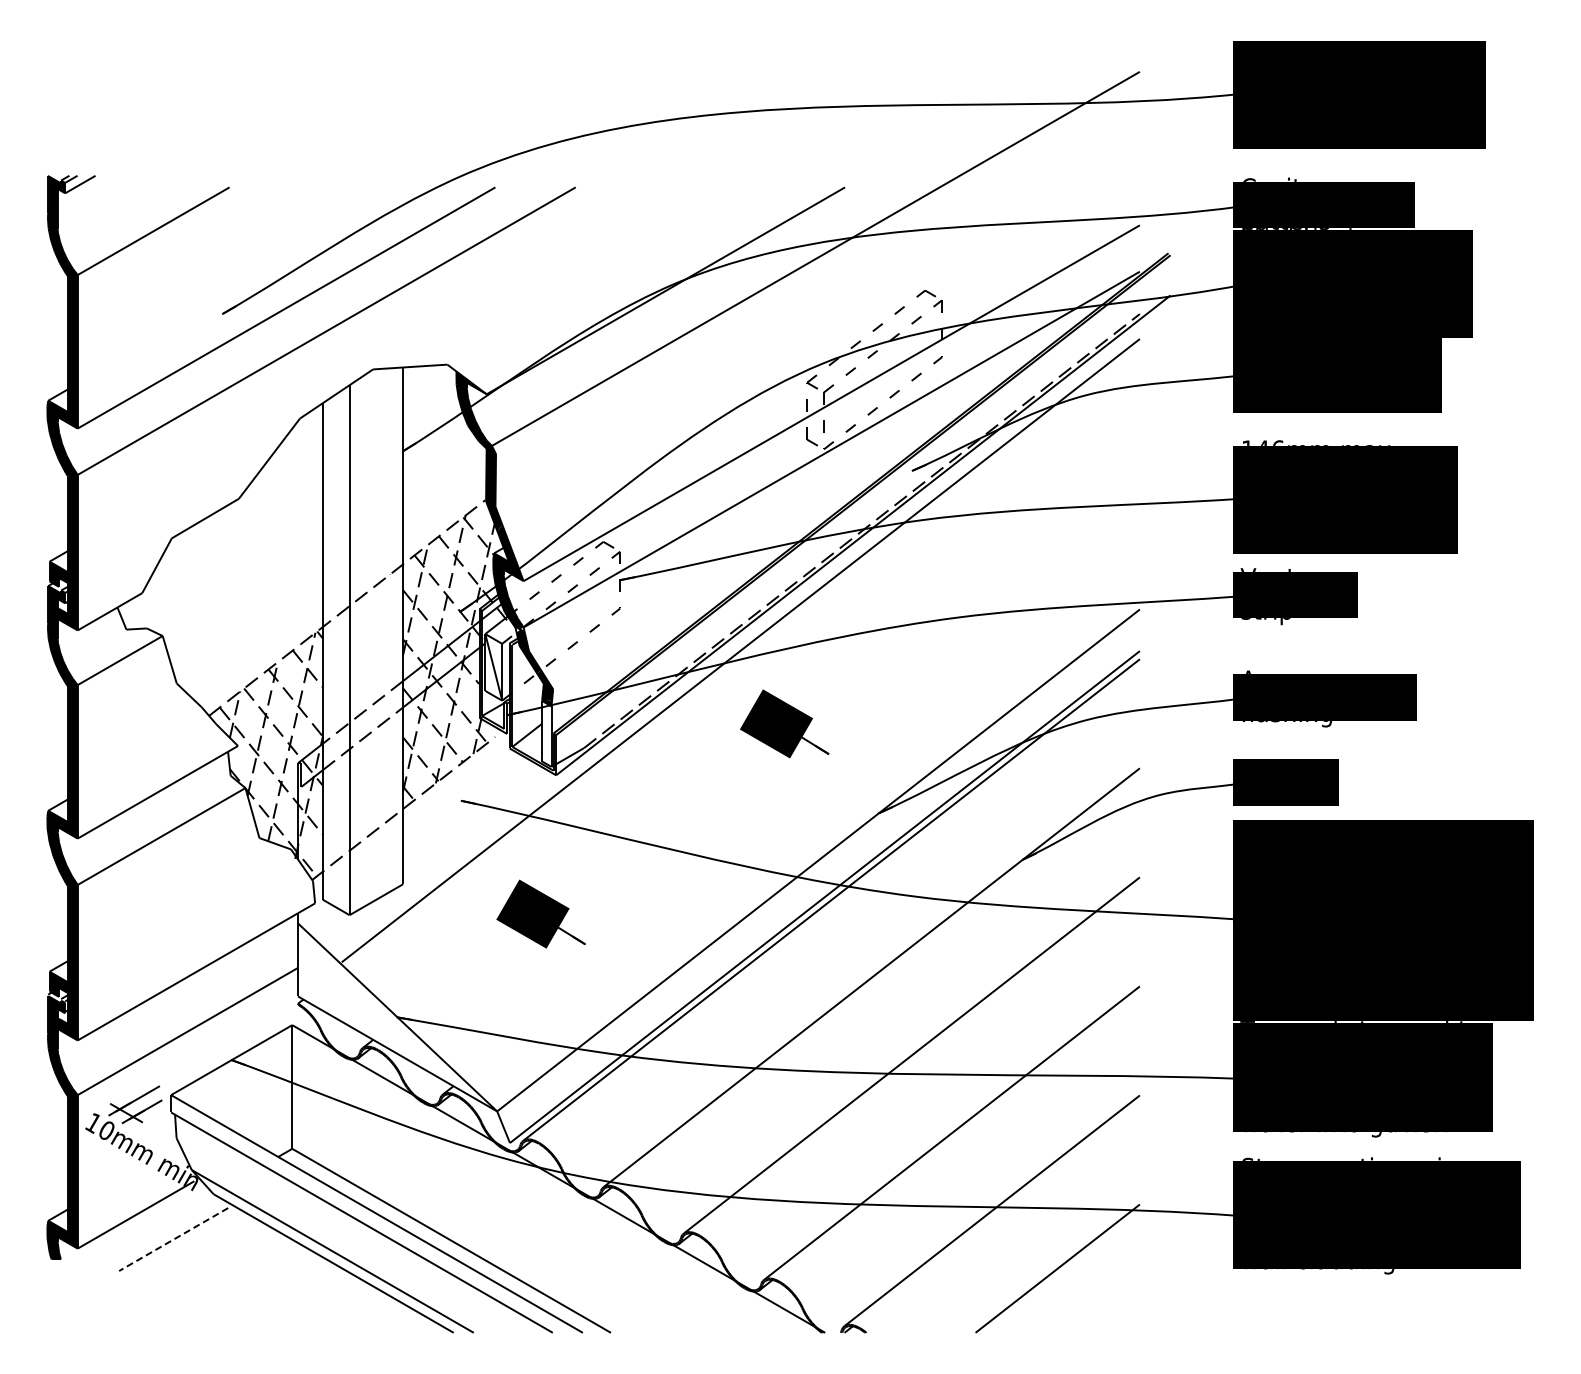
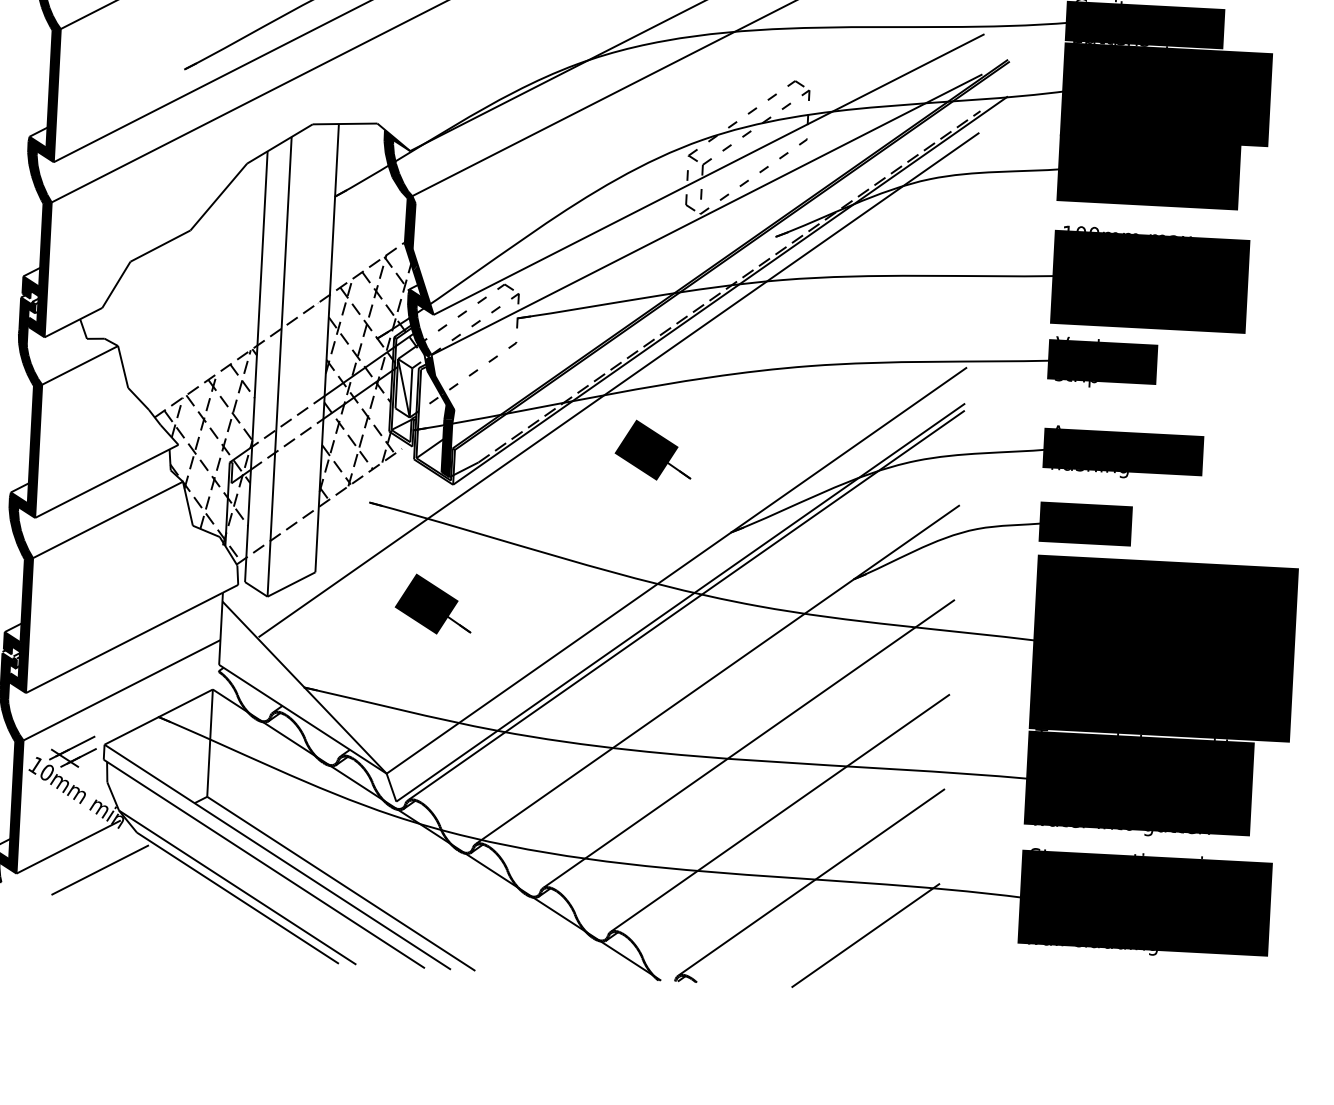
text: (1270, 442) -> (1087, 228), 146mm -> 100mm
fill: (546, 733) -> (446, 448), added
line: (173, 1239) -> (100, 870), dashed -> solid

